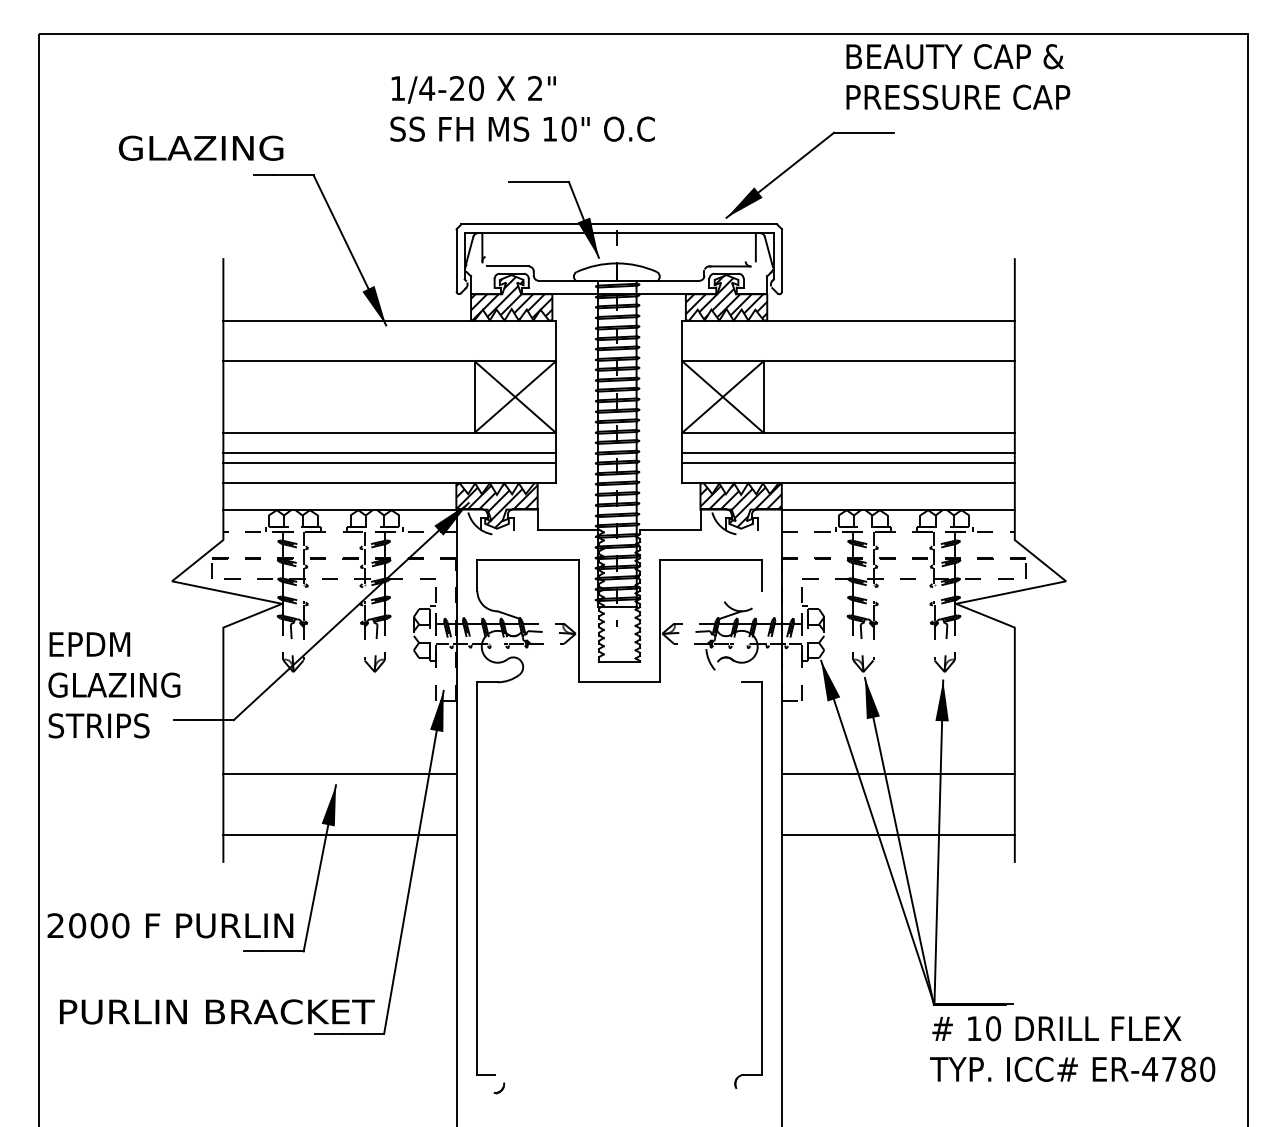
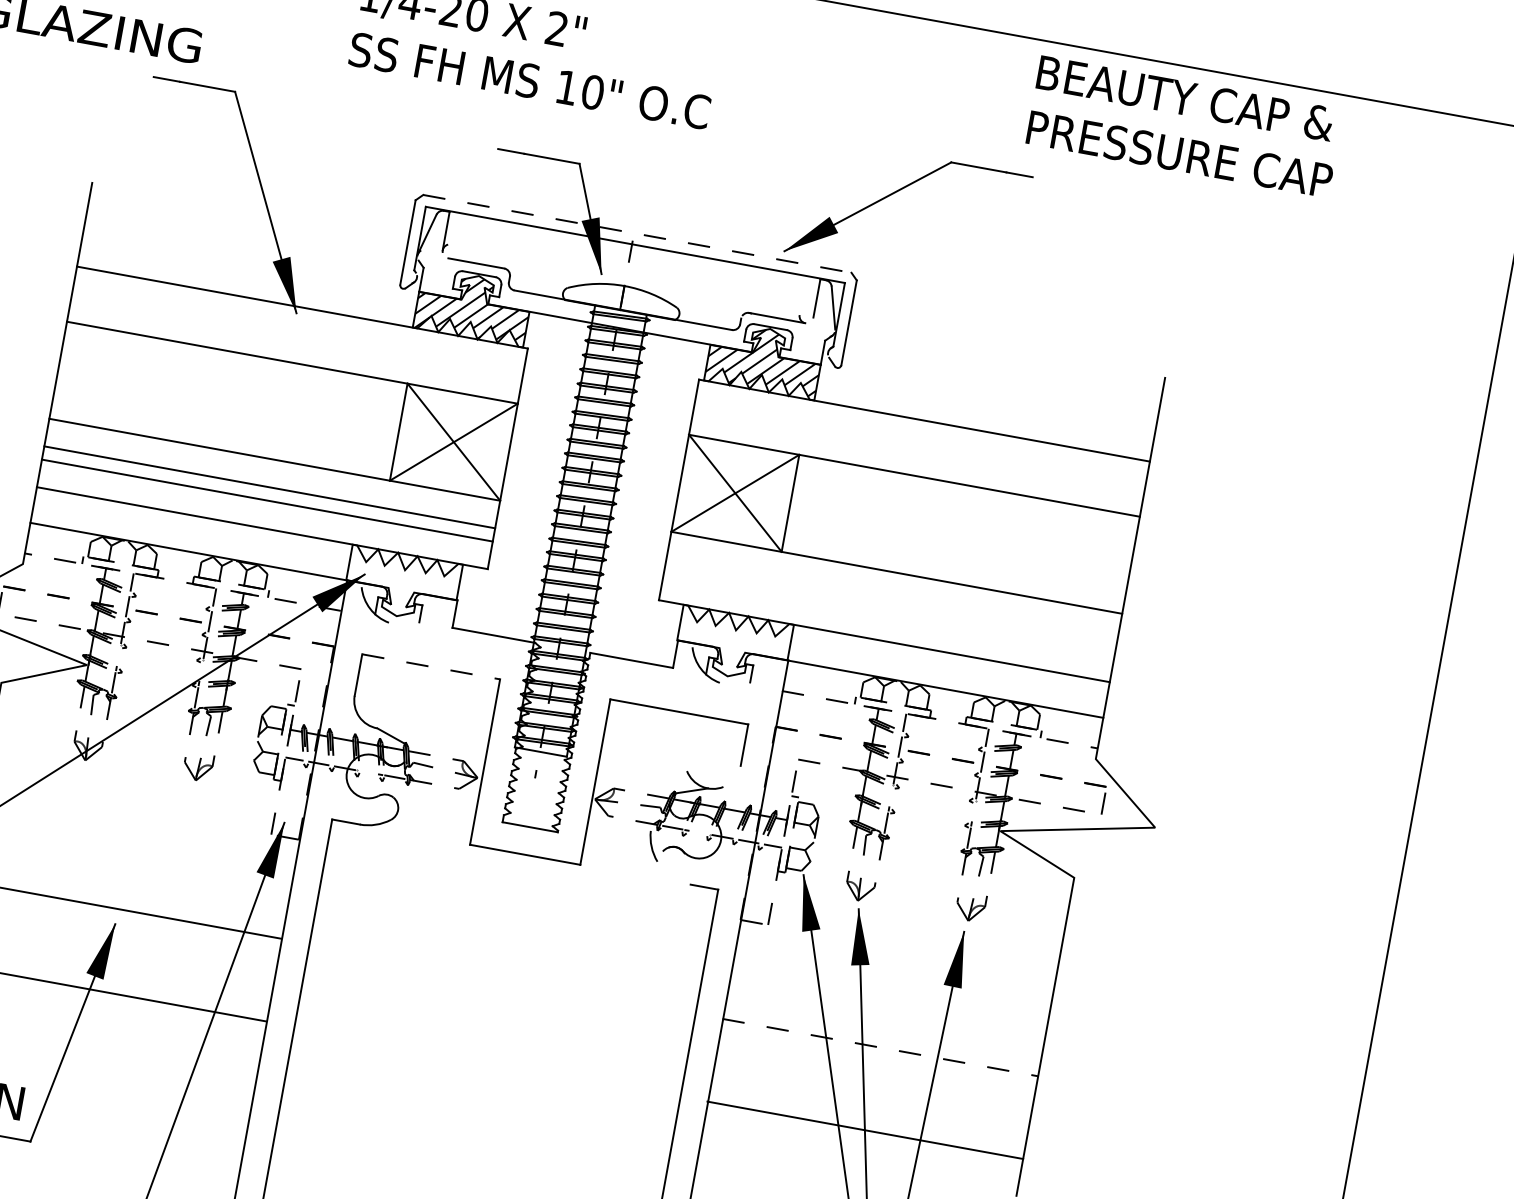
text: (958, 76) -> (1185, 126), moved
line: (619, 224) -> (637, 233), solid -> dashed
line: (848, 453) -> (891, 600), removed
line: (848, 462) -> (889, 613), removed
hatch: (496, 505) -> (401, 584), removed
hatch: (740, 505) -> (732, 644), removed
line: (528, 560) -> (431, 667), solid -> dashed
line: (898, 774) -> (880, 1048), solid -> dashed

